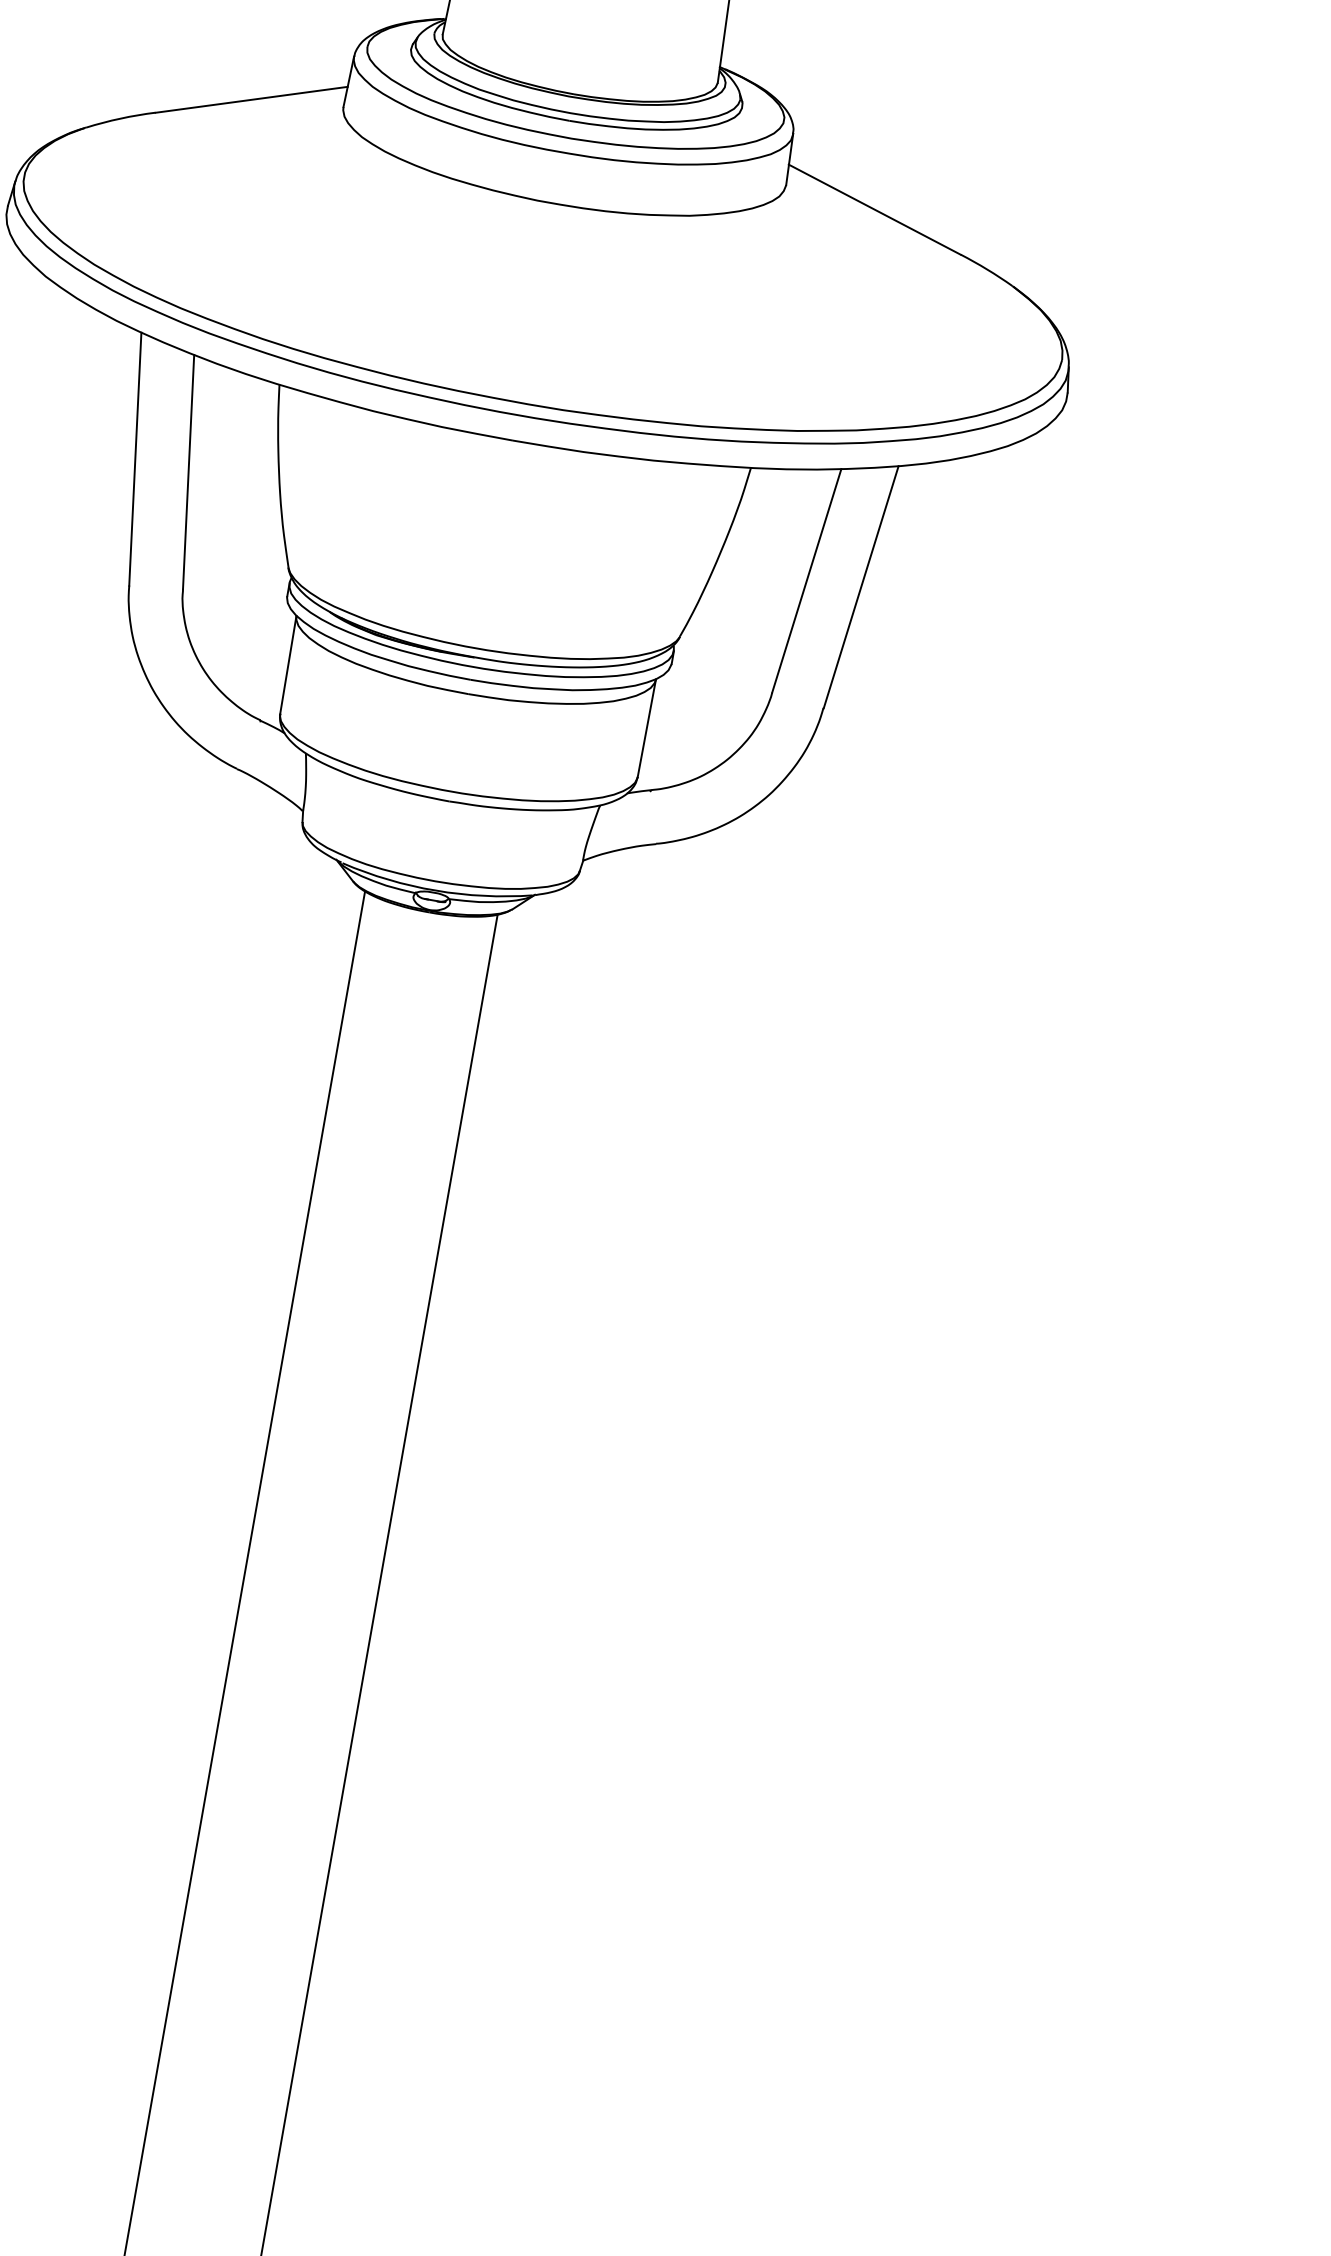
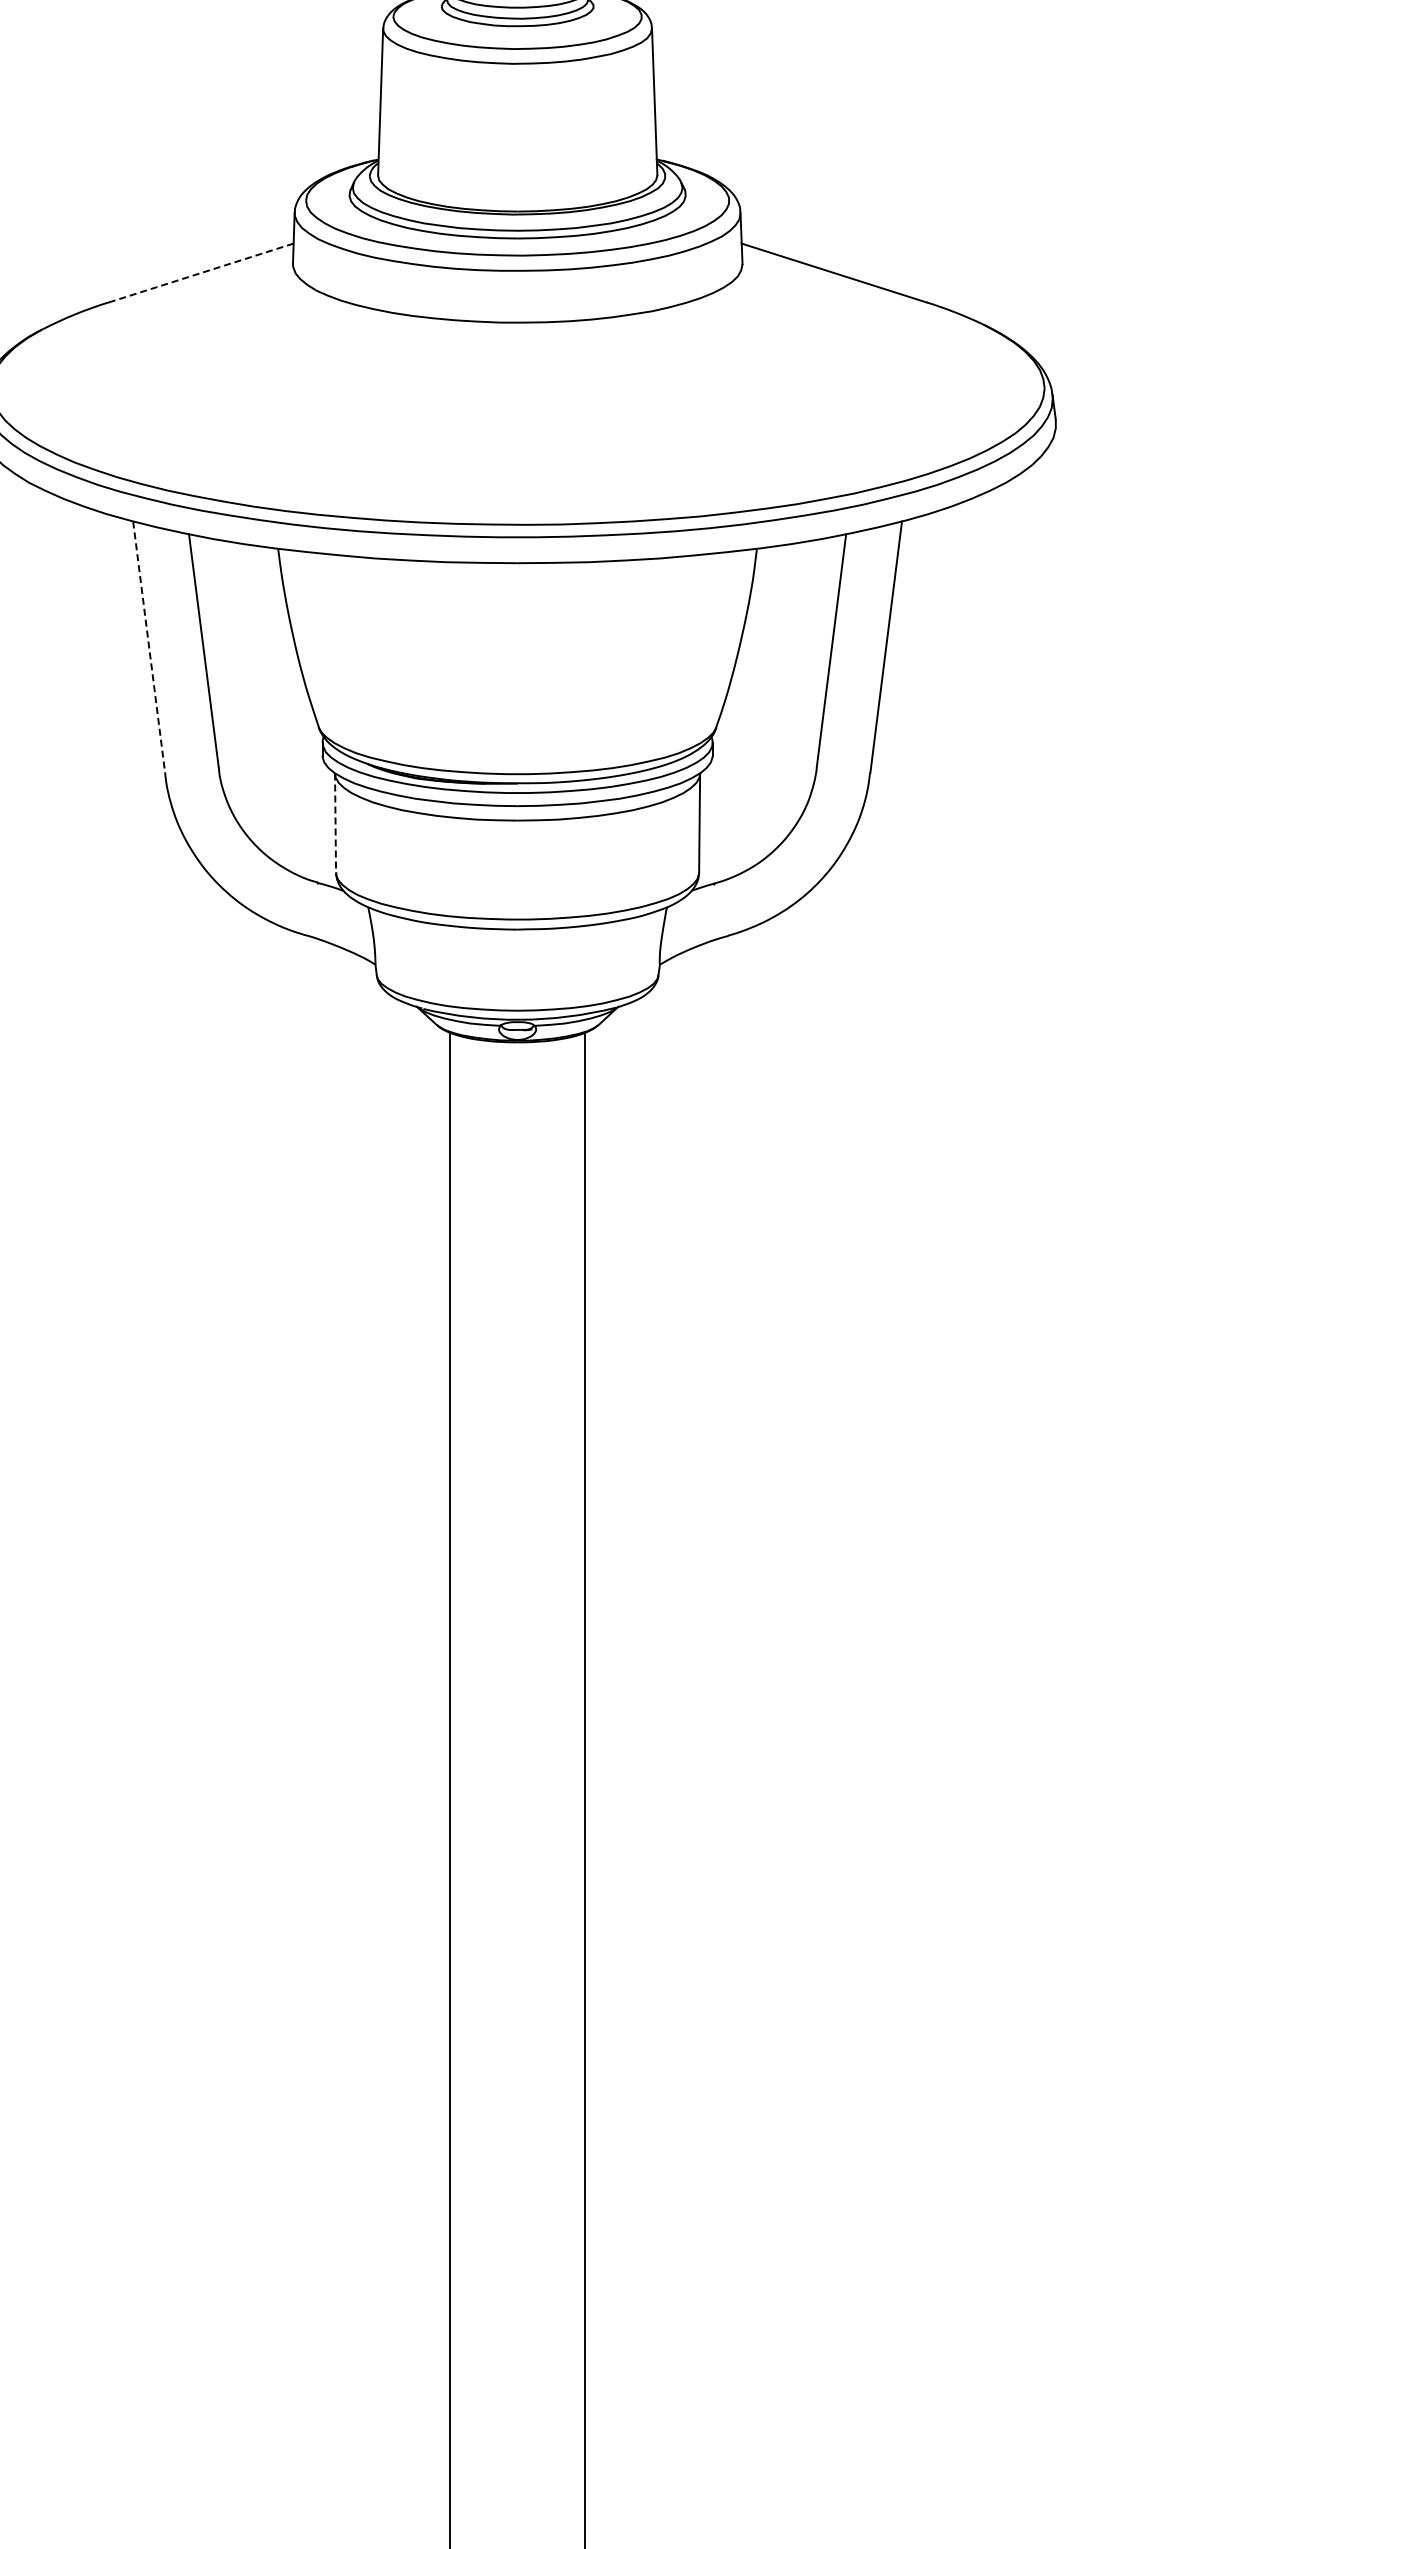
line: (251, 100) -> (201, 273), solid -> dashed
line: (135, 459) -> (149, 647), solid -> dashed
line: (288, 665) -> (335, 823), solid -> dashed

